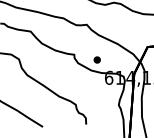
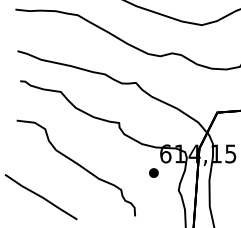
part: (96, 59) -> (153, 172), moved

